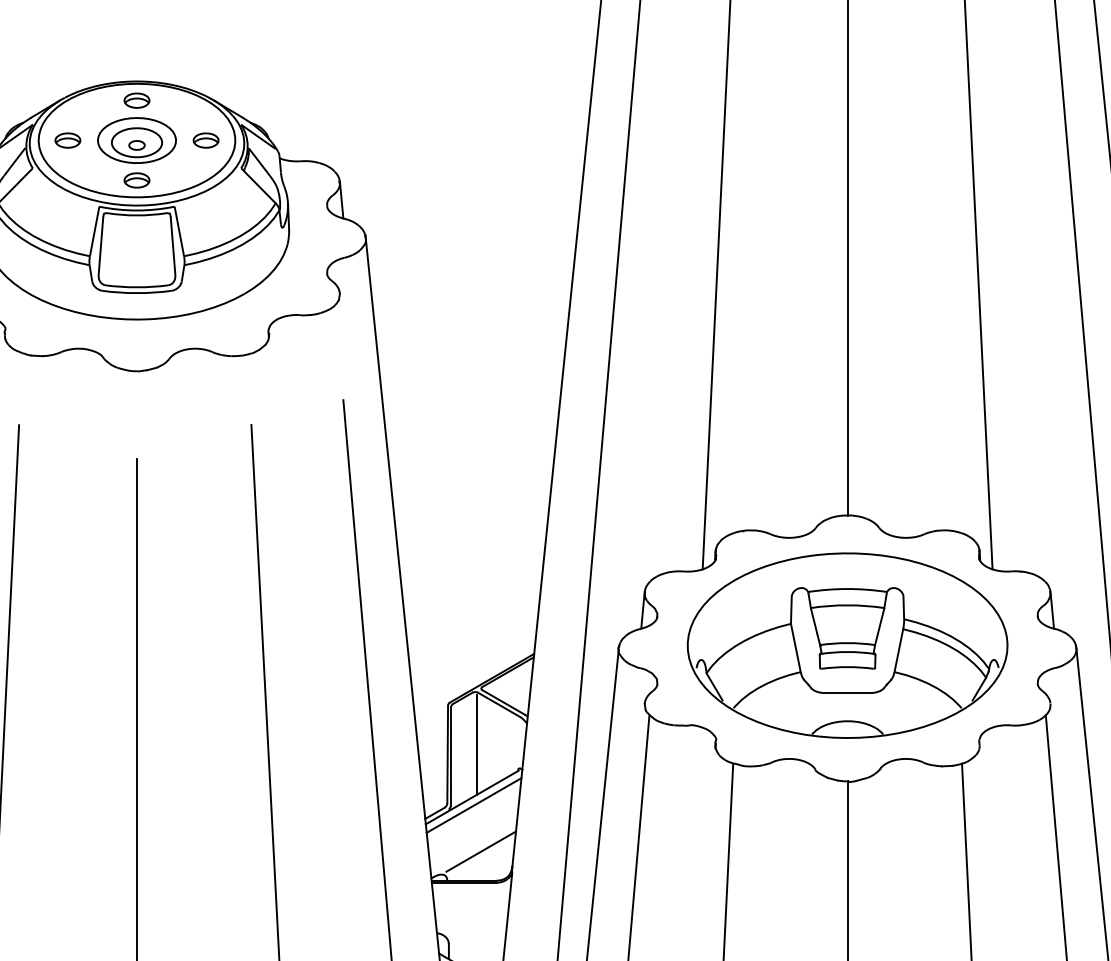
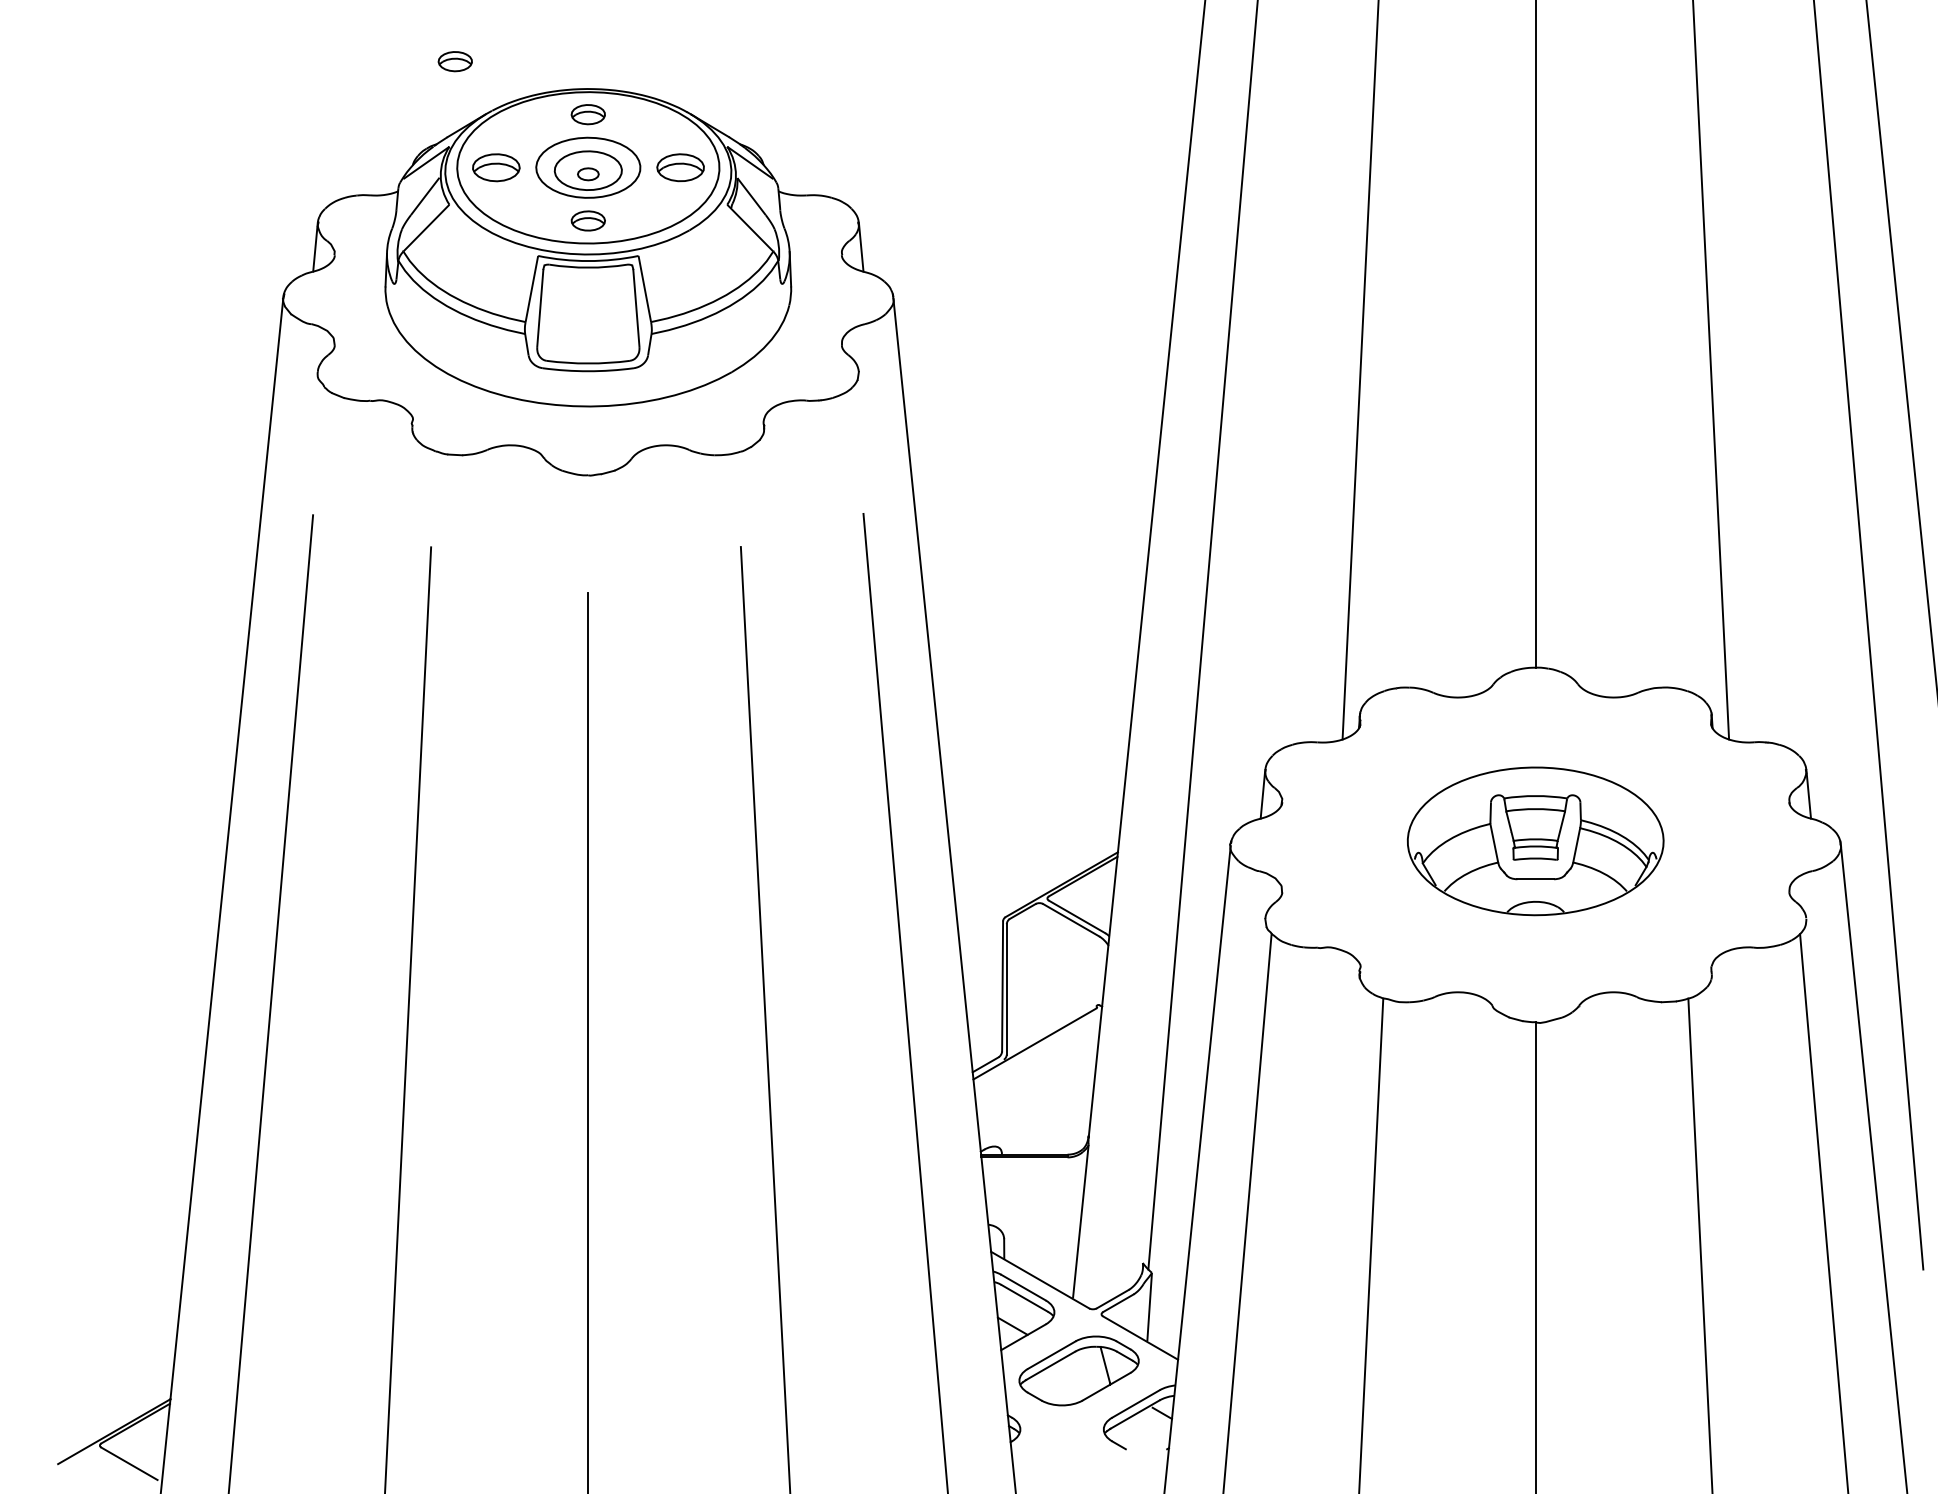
part: (36, 60) -> (454, 61), added
part: (67, 140) -> (495, 167), size x1.4
part: (205, 140) -> (679, 167), size x1.4
part: (847, 645) -> (1535, 841), size x0.6
line: (476, 744) -> (1041, 973), removed
line: (473, 804) -> (1037, 1053), removed
line: (480, 851) -> (1046, 1115), removed

